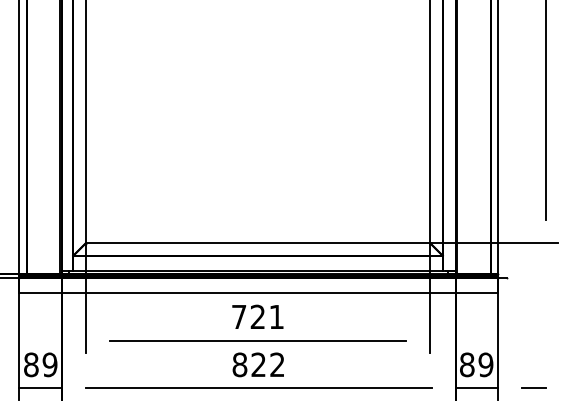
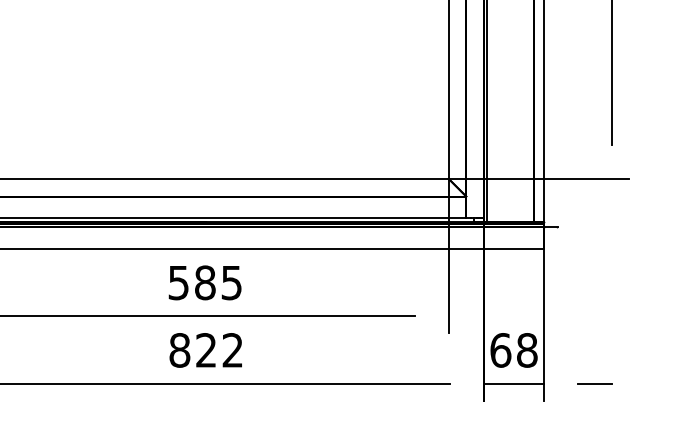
text: (257, 316) -> (204, 282), 721 -> 585
text: (476, 364) -> (513, 349), 89 -> 68

